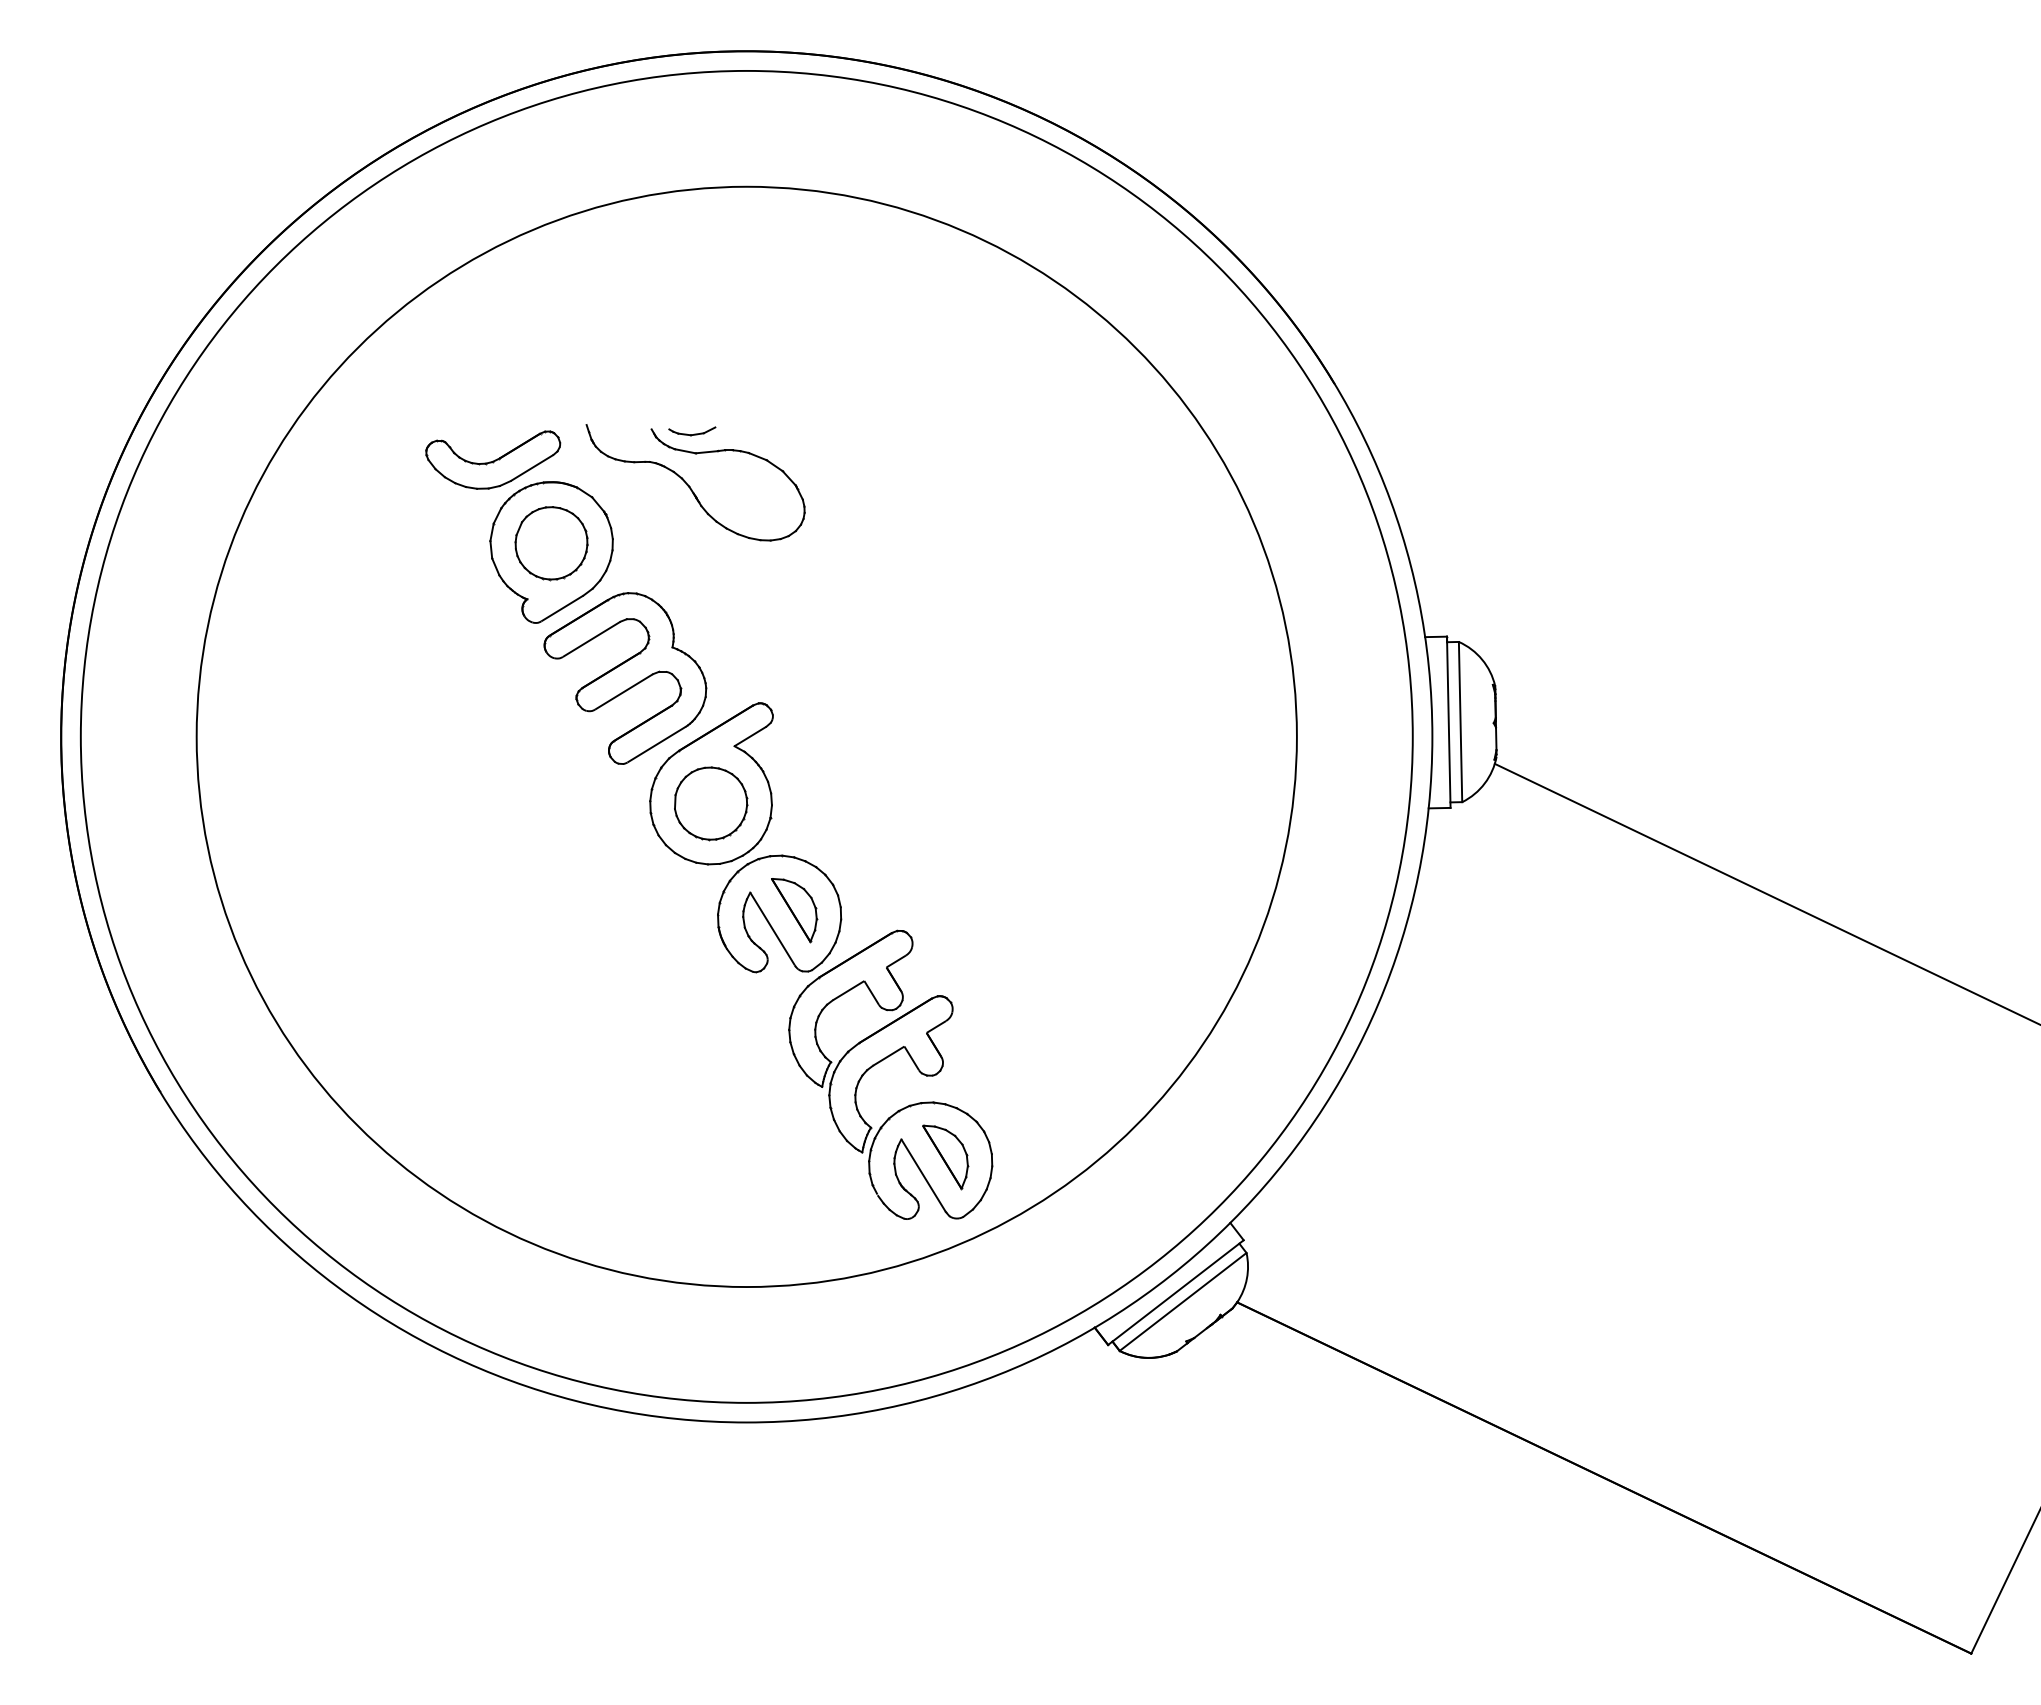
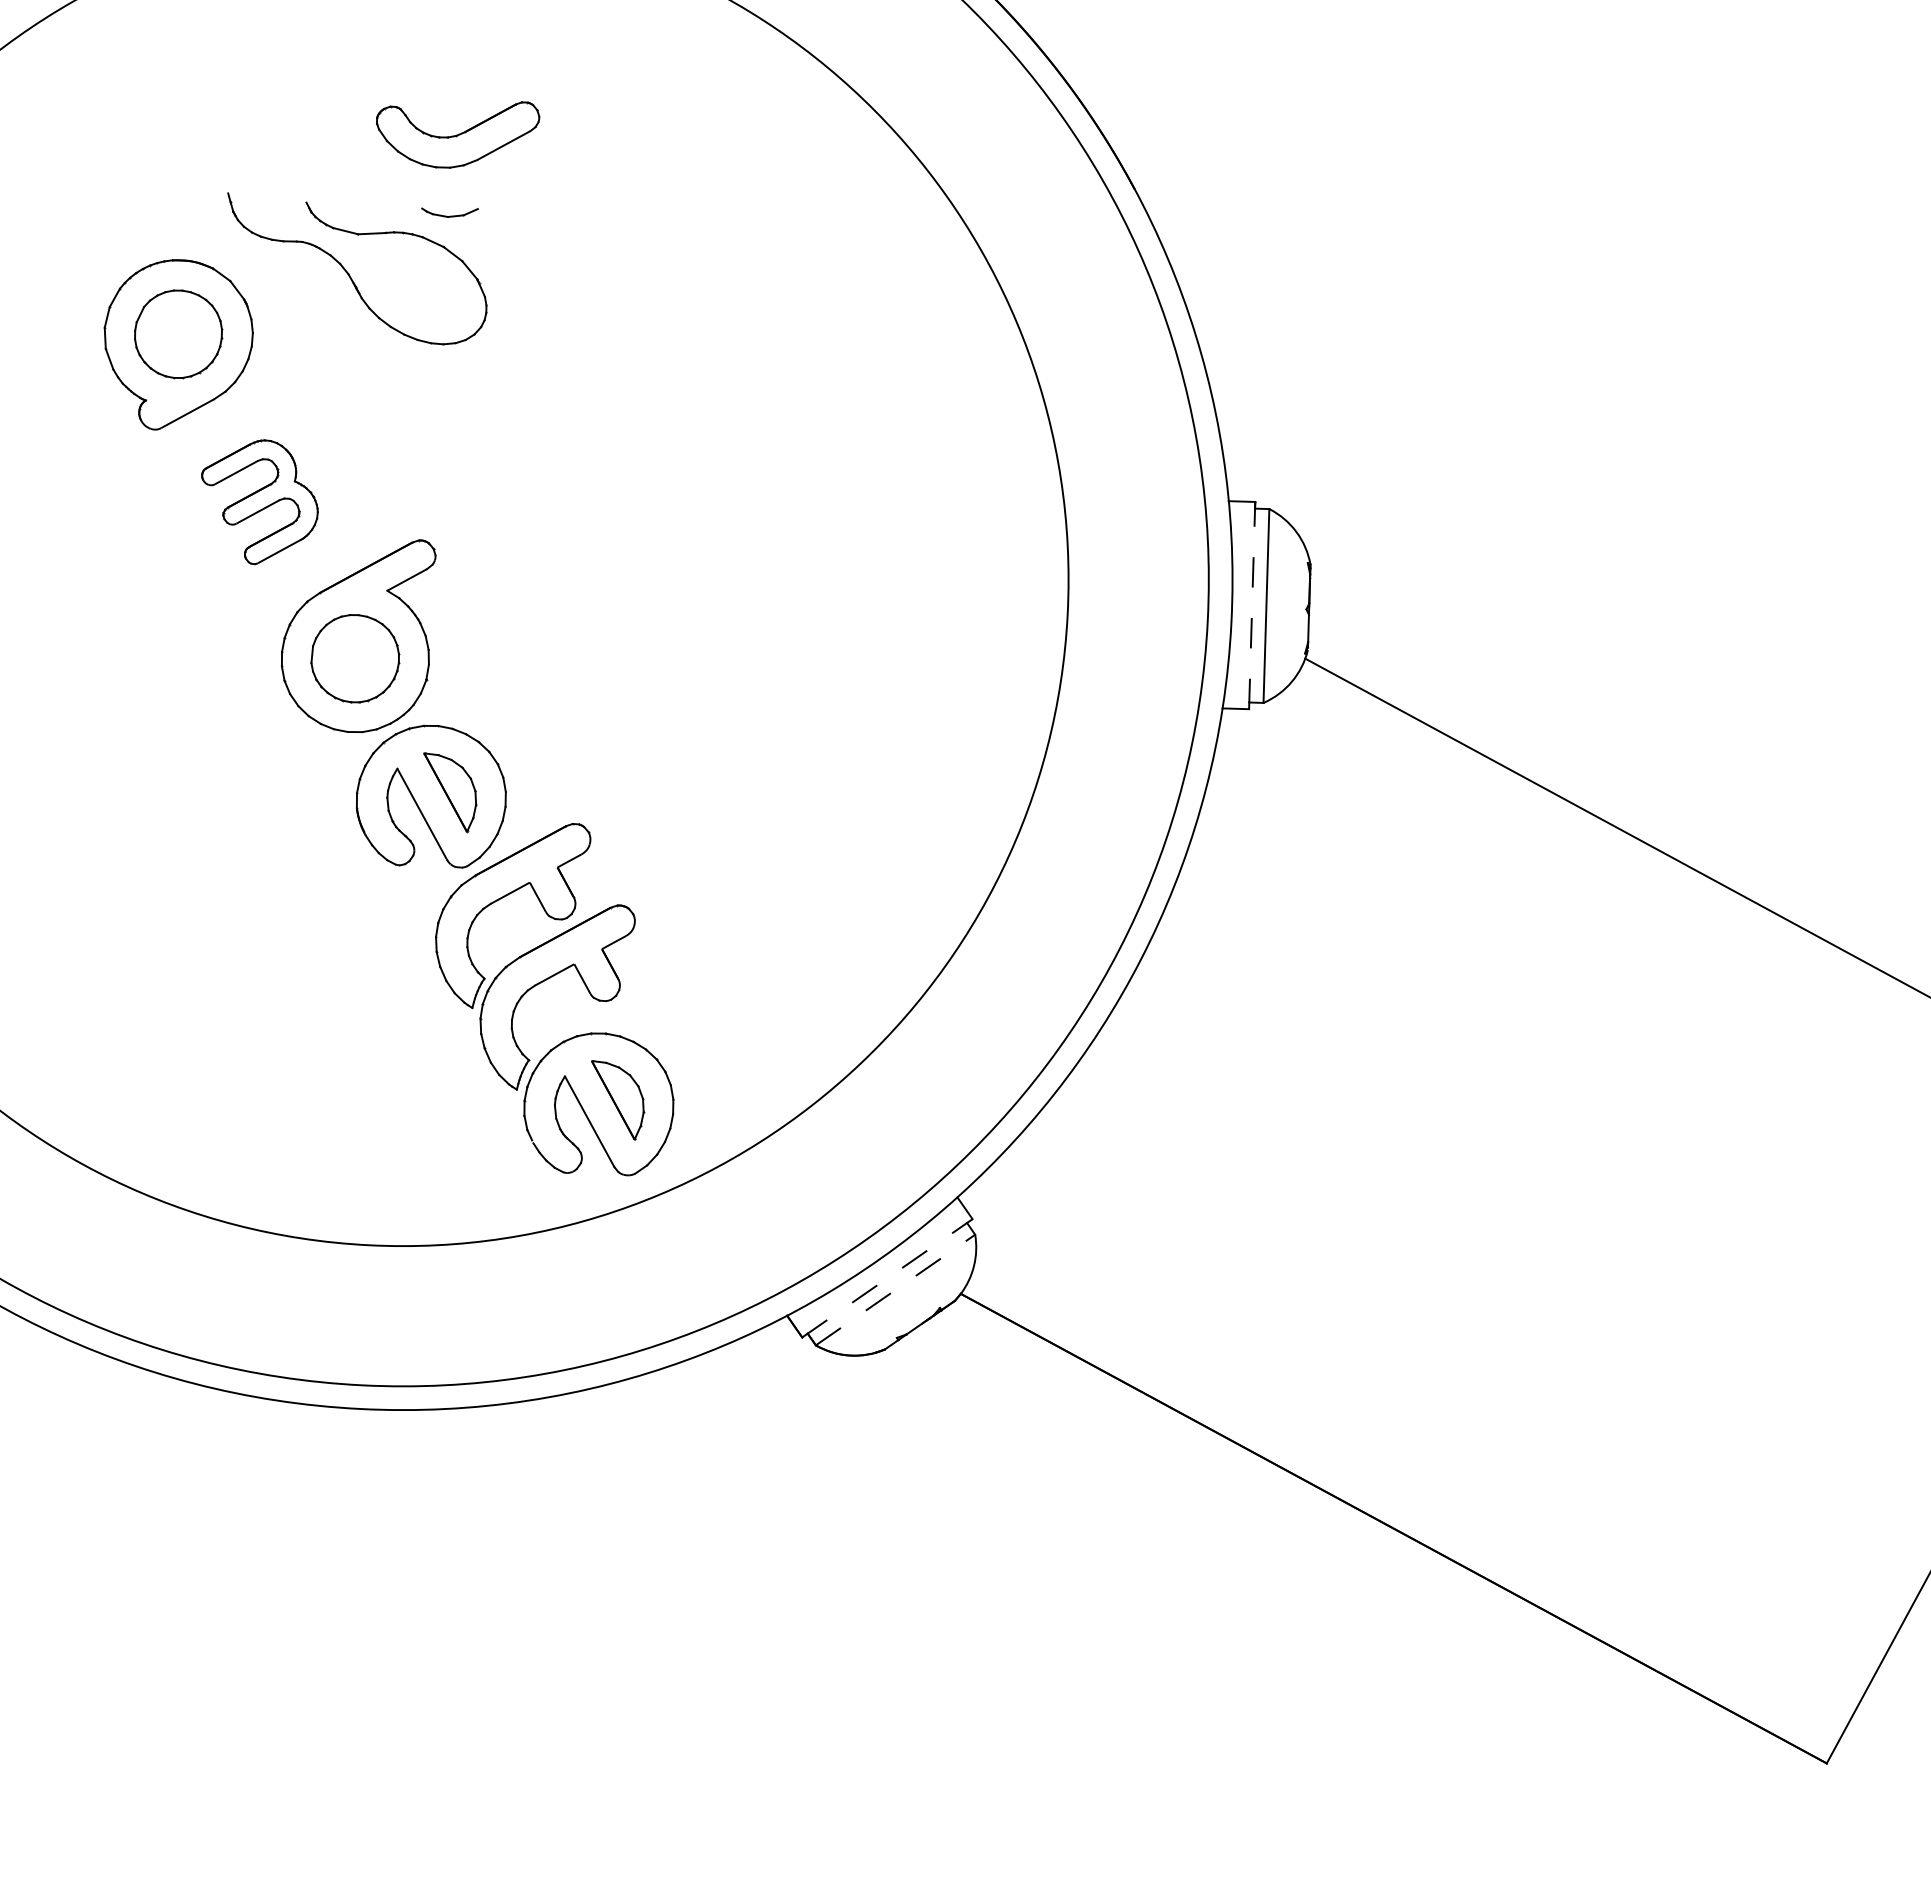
part: (692, 431) -> (450, 212), moved
part: (493, 459) -> (457, 132), moved
part: (625, 678) -> (259, 502), size x0.6
line: (1448, 722) -> (1251, 605), solid -> dashed
line: (1175, 1292) -> (886, 1278), solid -> dashed
line: (1183, 1301) -> (896, 1289), solid -> dashed

